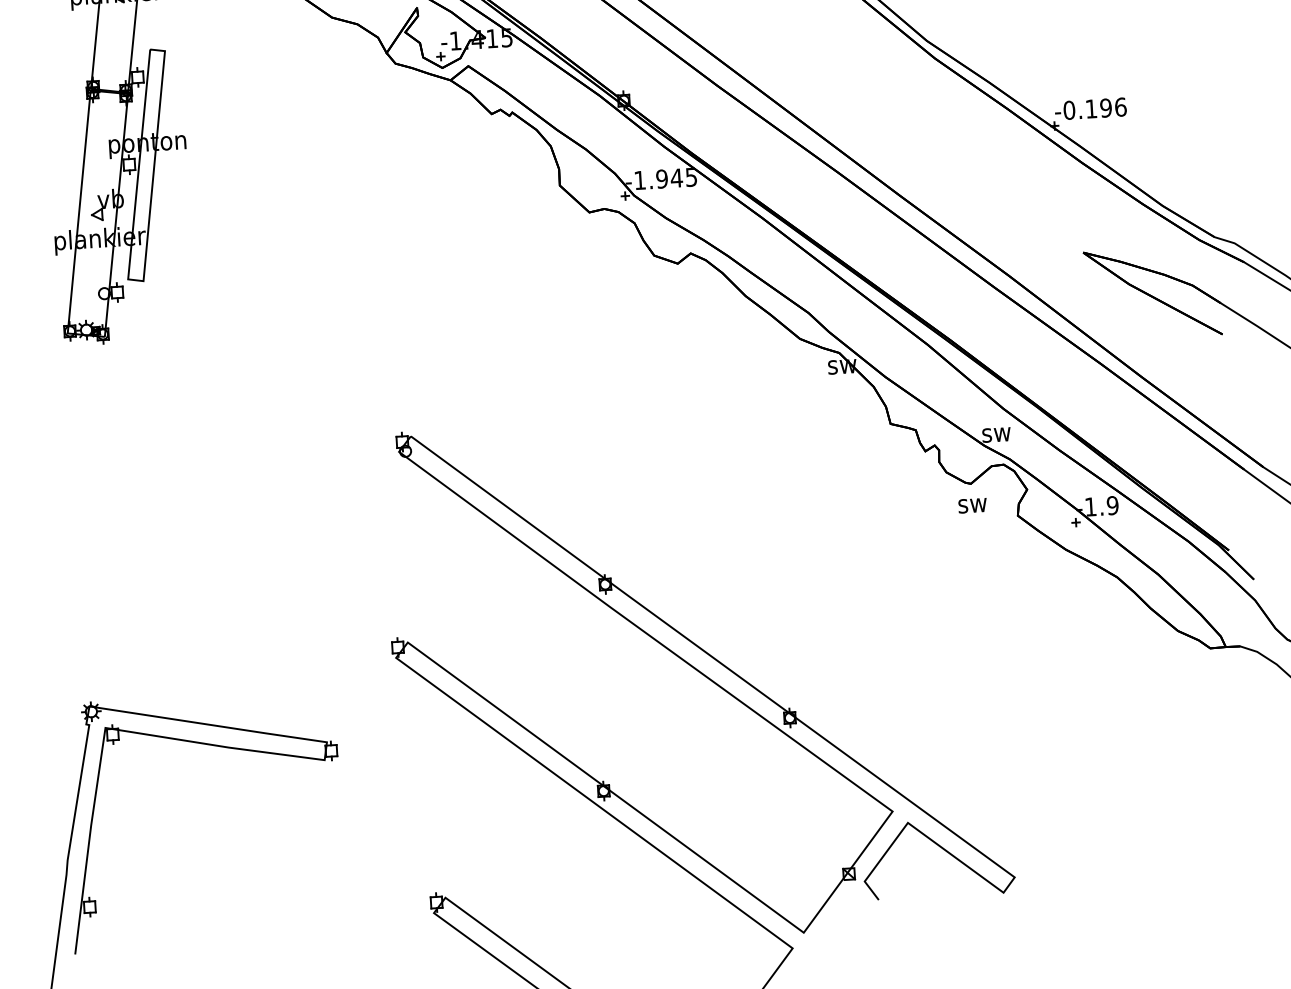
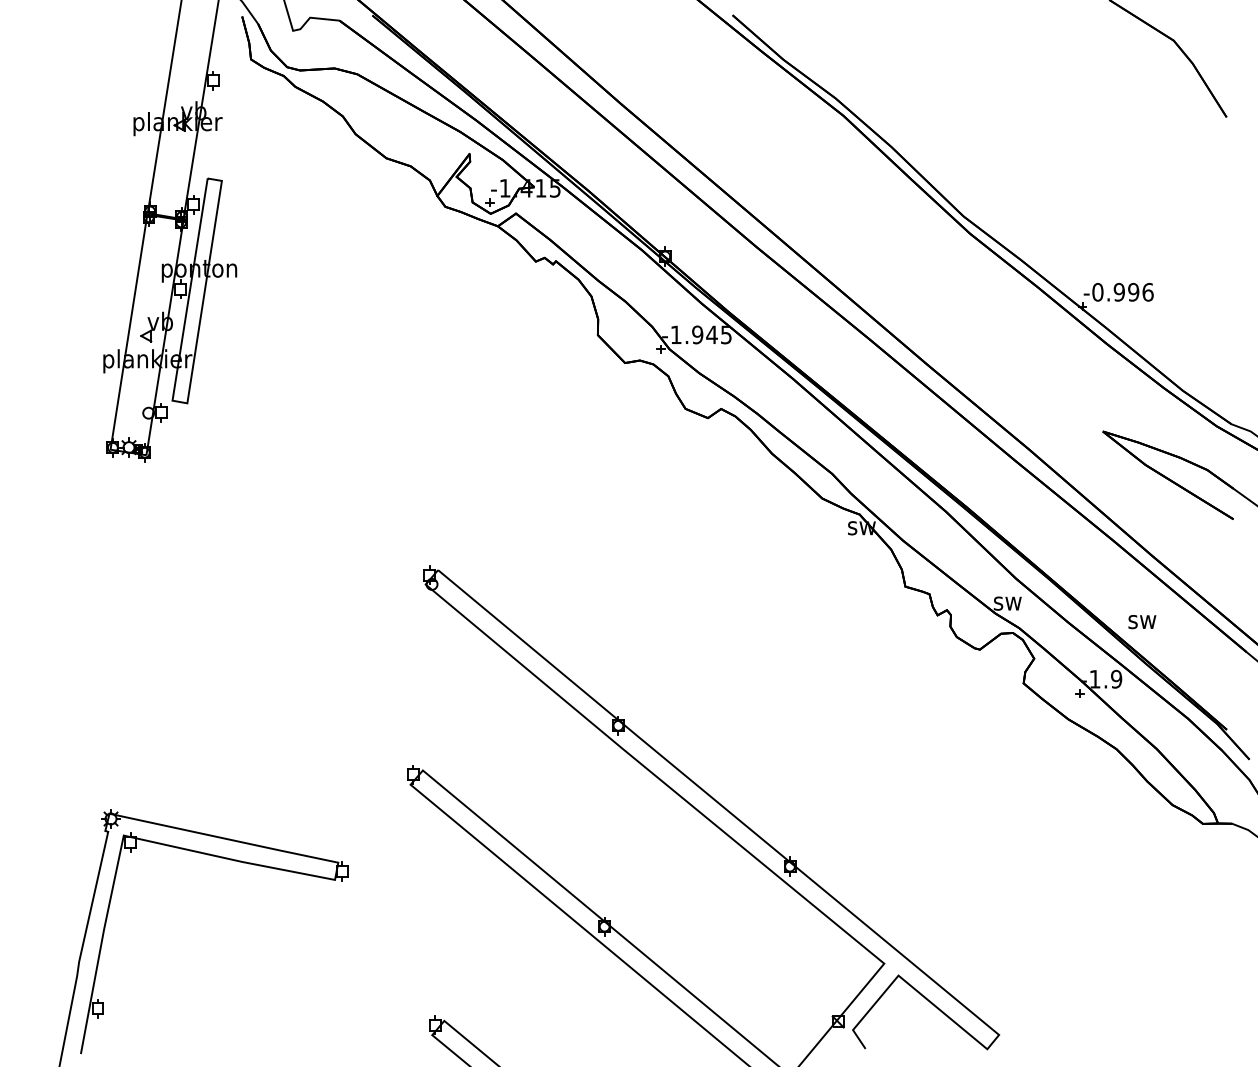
text: (1090, 108) -> (1118, 291), -0.196 -> -0.996
text: (972, 506) -> (1142, 622), moved

